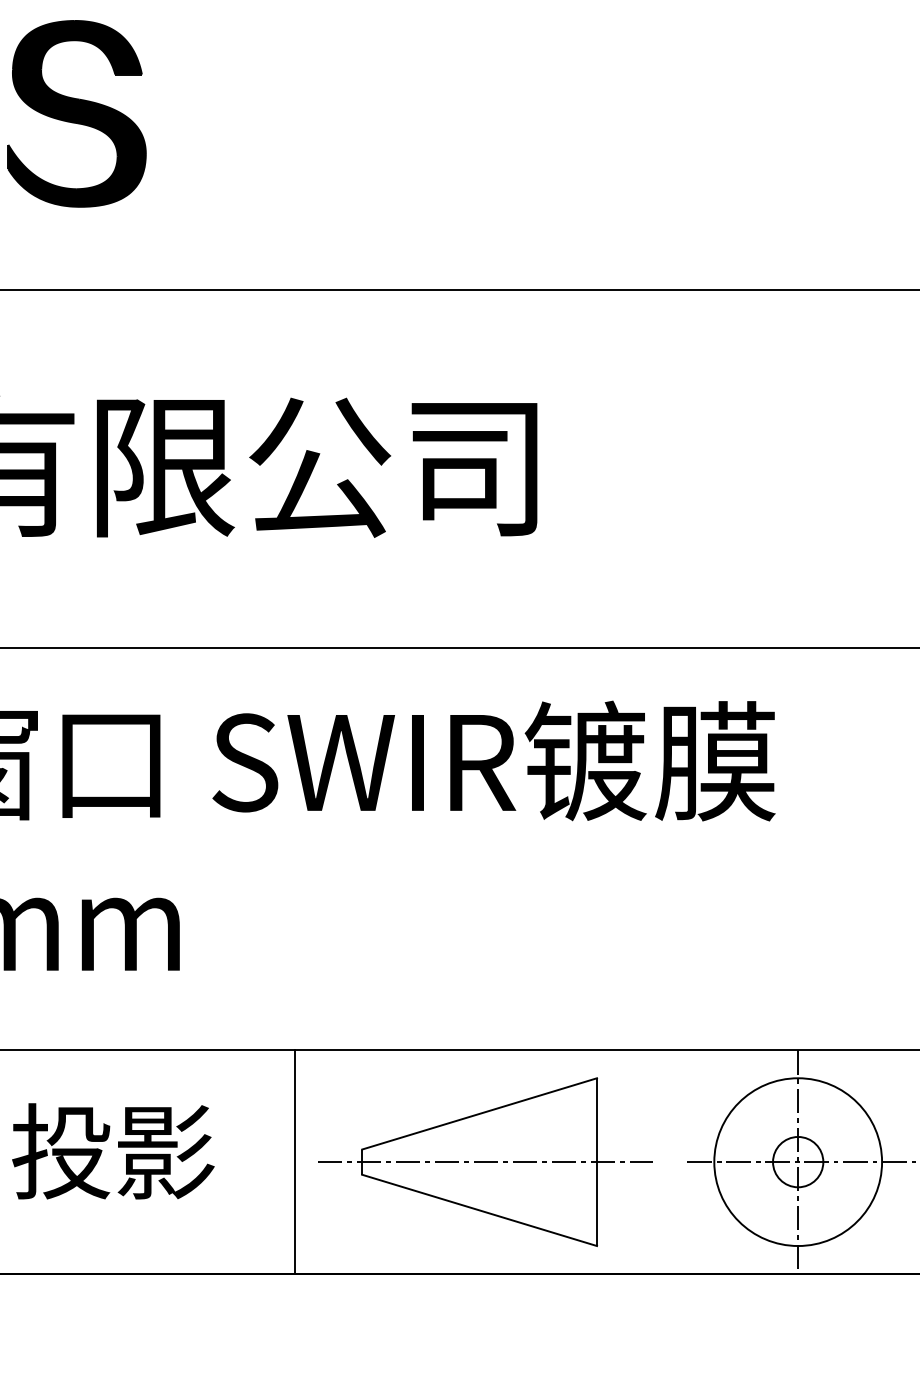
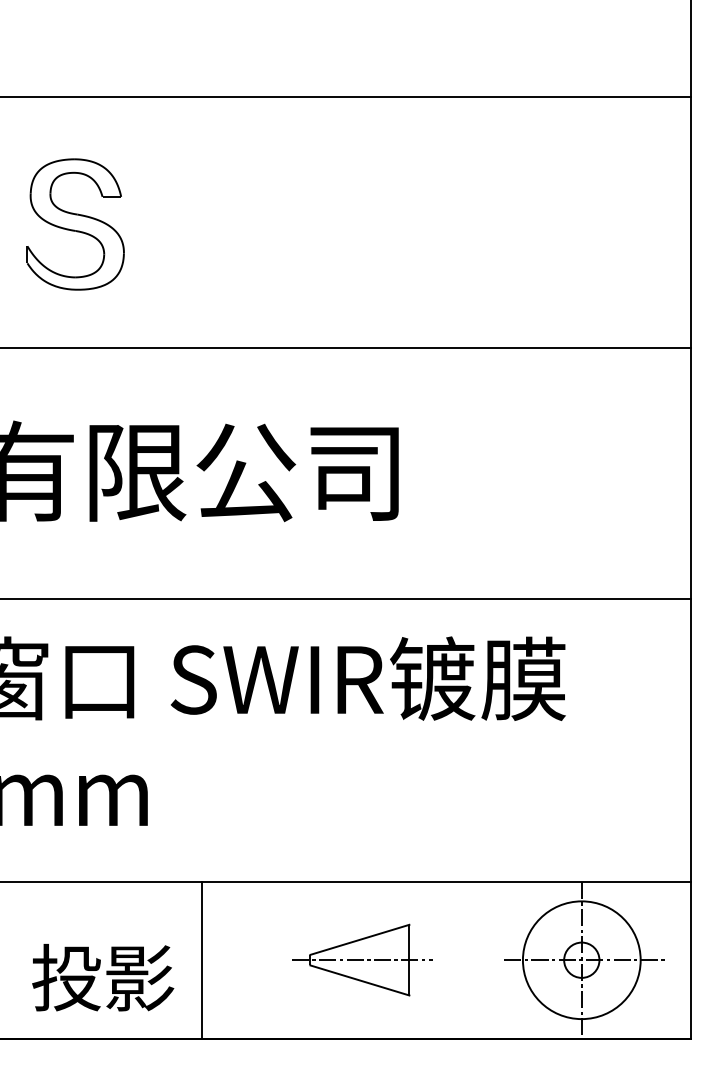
fill: (76, 113) -> (75, 224), removed
text: (113, 1151) -> (103, 977), moved
line: (294, 1161) -> (202, 959), moved
part: (485, 1161) -> (362, 959), size x0.6

